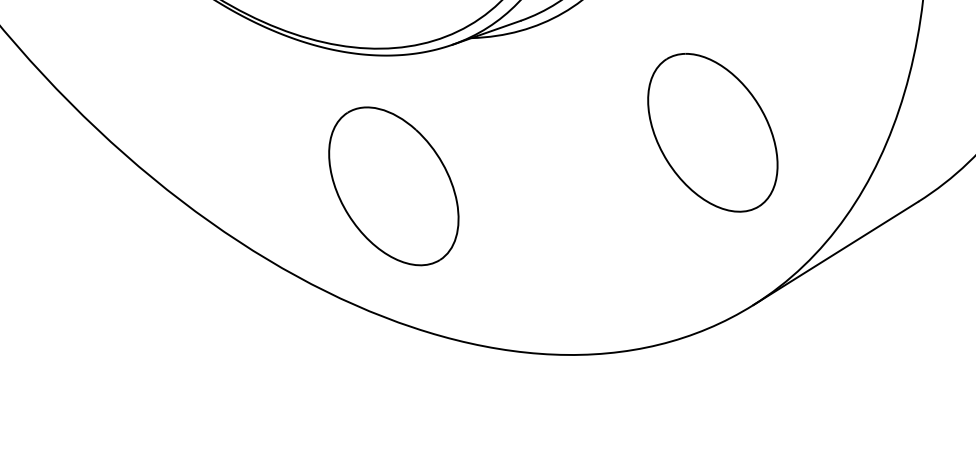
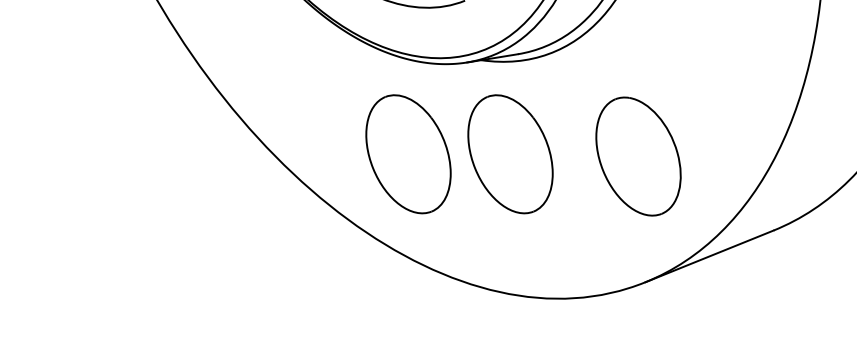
part: (535, 161) -> (510, 154), added

